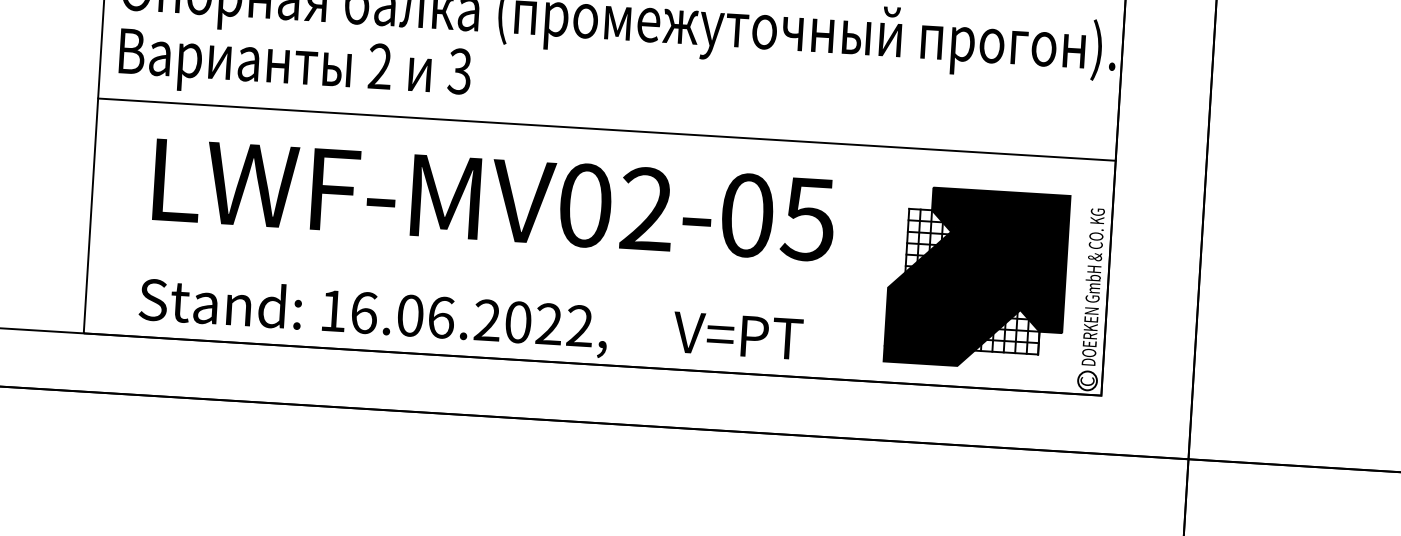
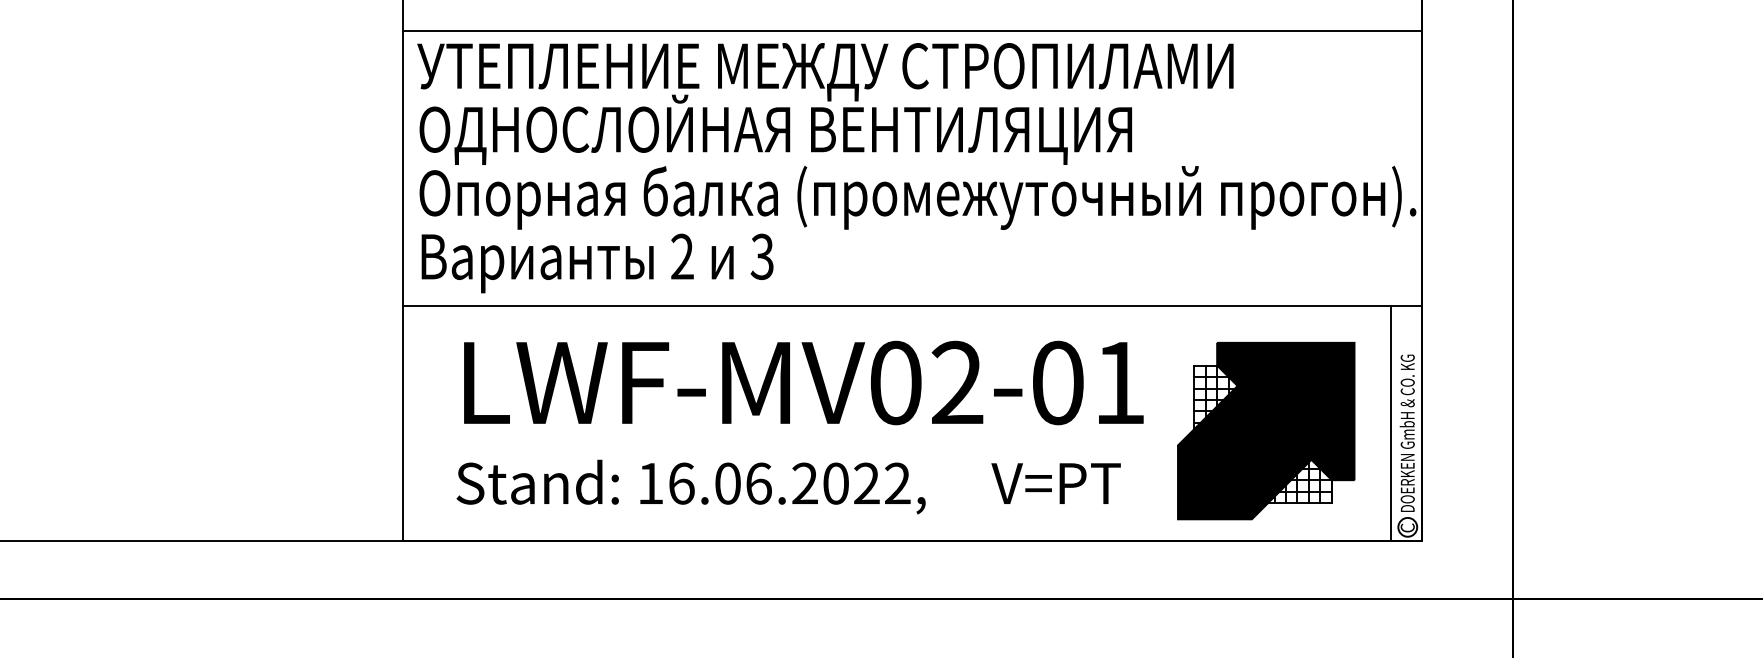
text: (807, 219) -> (1118, 383), LWF-MV02-05 -> LWF-MV02-01
line: (1077, 276) -> (1391, 423), added
part: (977, 278) -> (1266, 430), moved
text: (470, 322) -> (788, 486), moved

